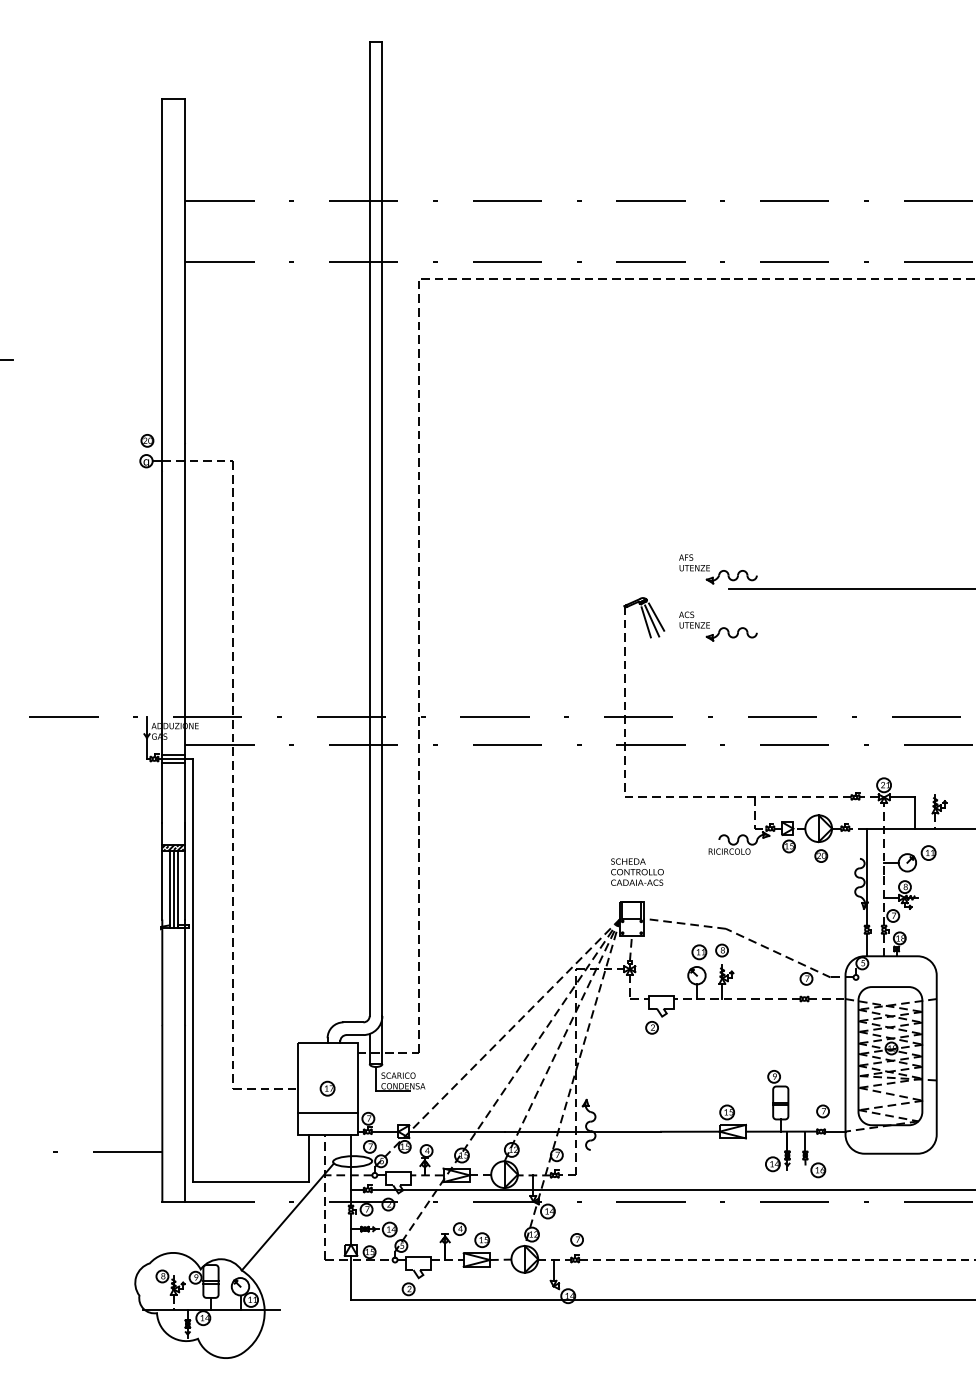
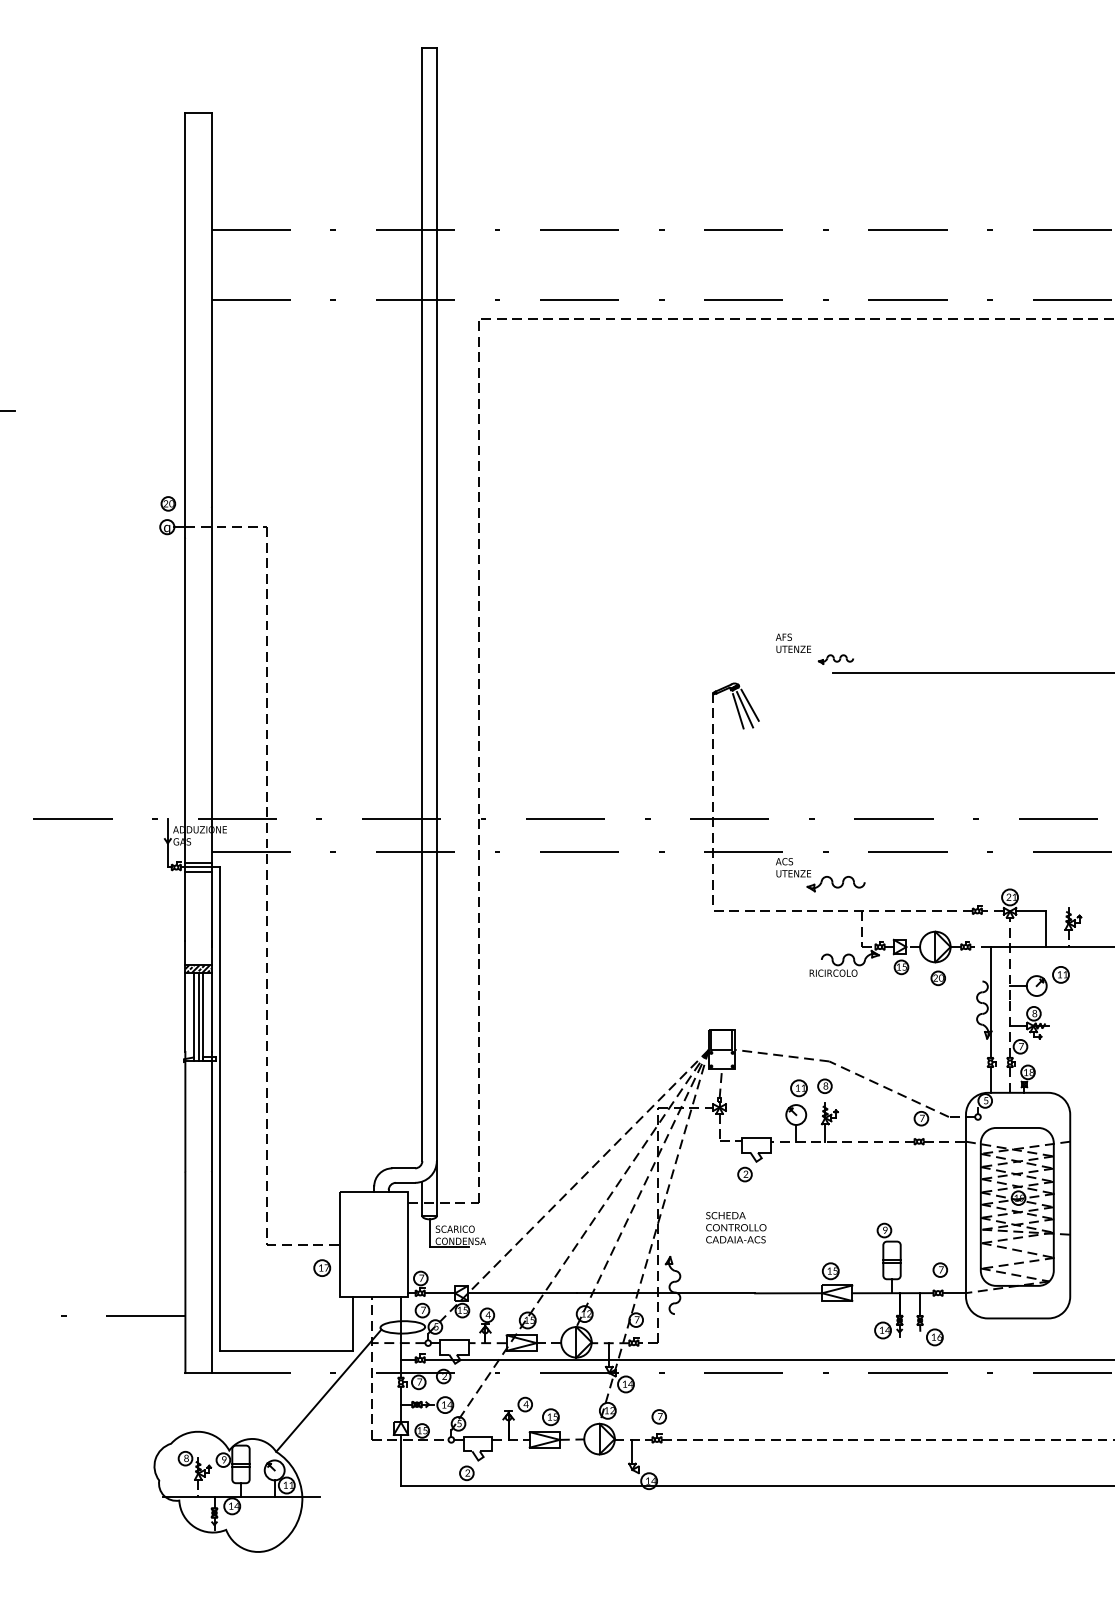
part: (731, 577) -> (835, 659), size x0.6
part: (718, 626) -> (820, 875), moved
text: (637, 871) -> (736, 1227), moved
part: (327, 1088) -> (322, 1267), moved
line: (327, 1112) -> (374, 1271), removed

